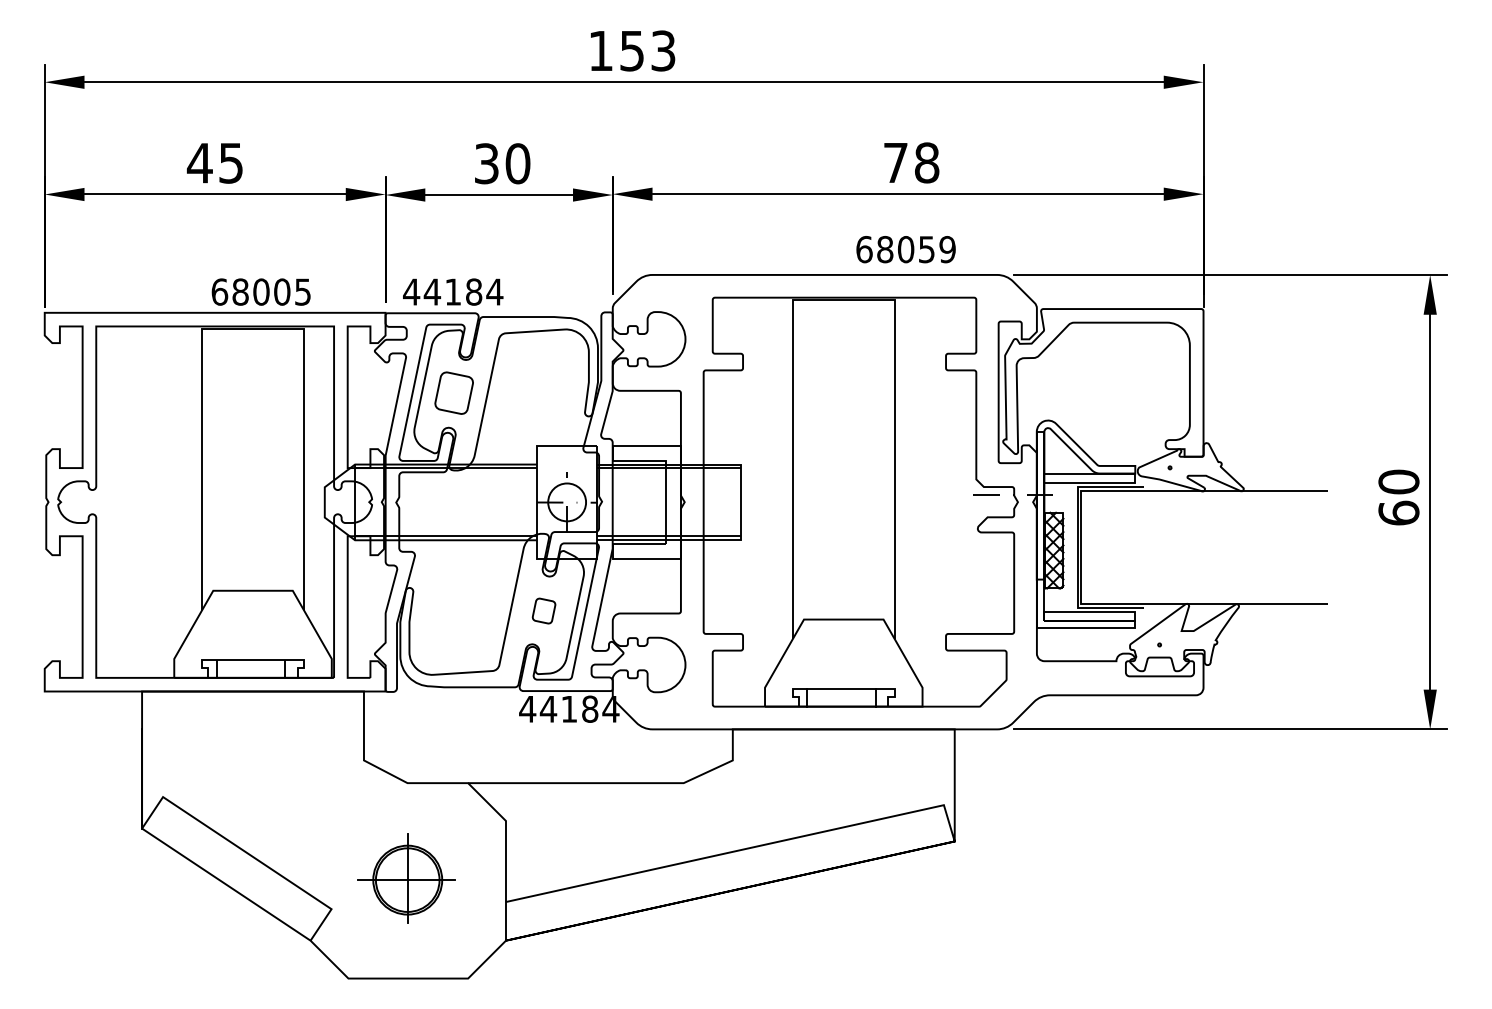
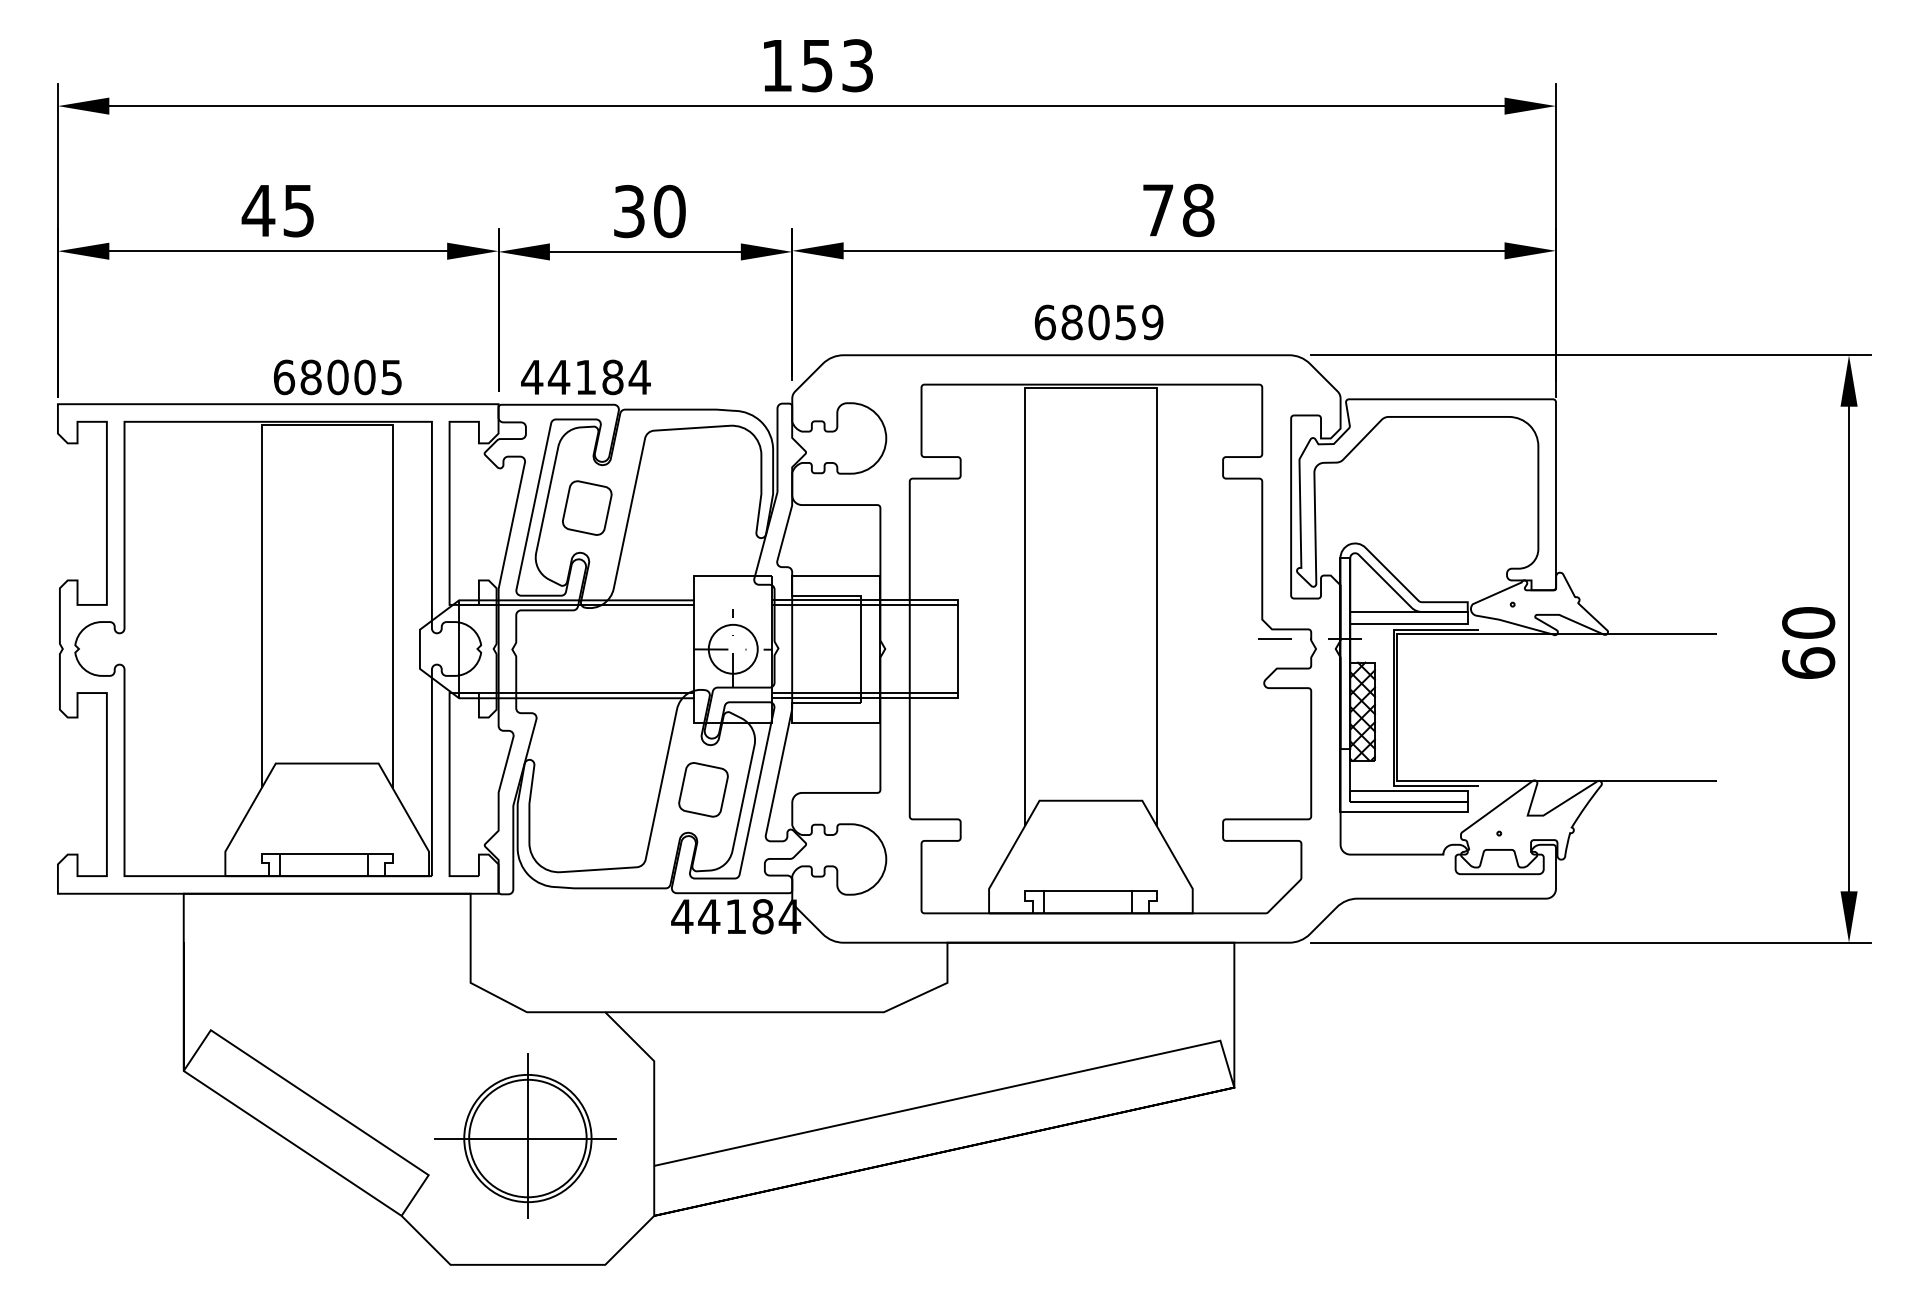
text: (905, 249) -> (1098, 322), moved
part: (543, 610) -> (702, 789), size x1.67
part: (406, 878) -> (525, 1135), size x1.43

